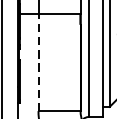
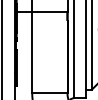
line: (38, 62) -> (32, 52), dashed -> solid

